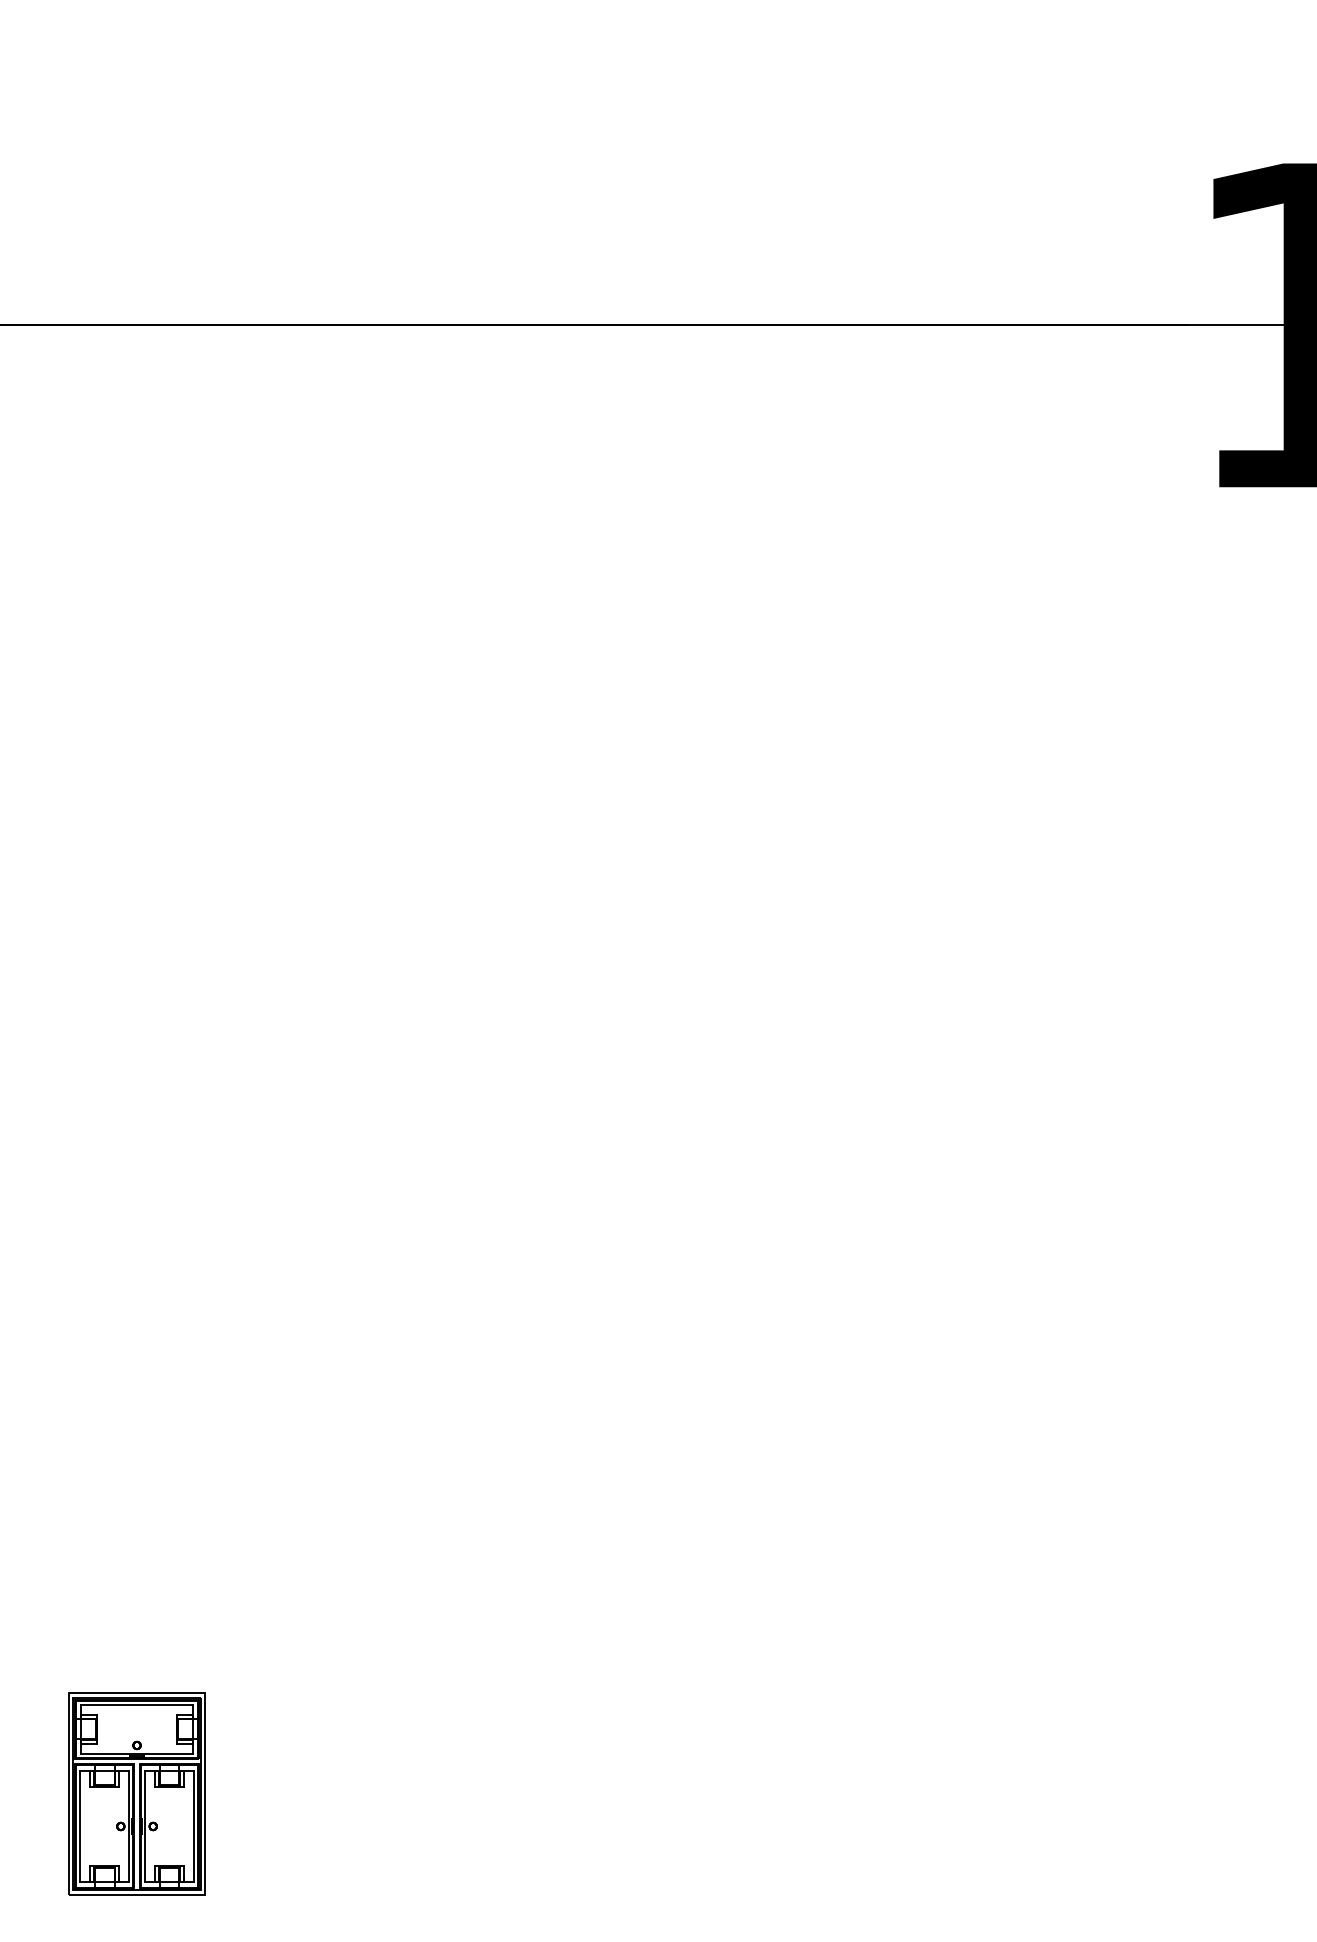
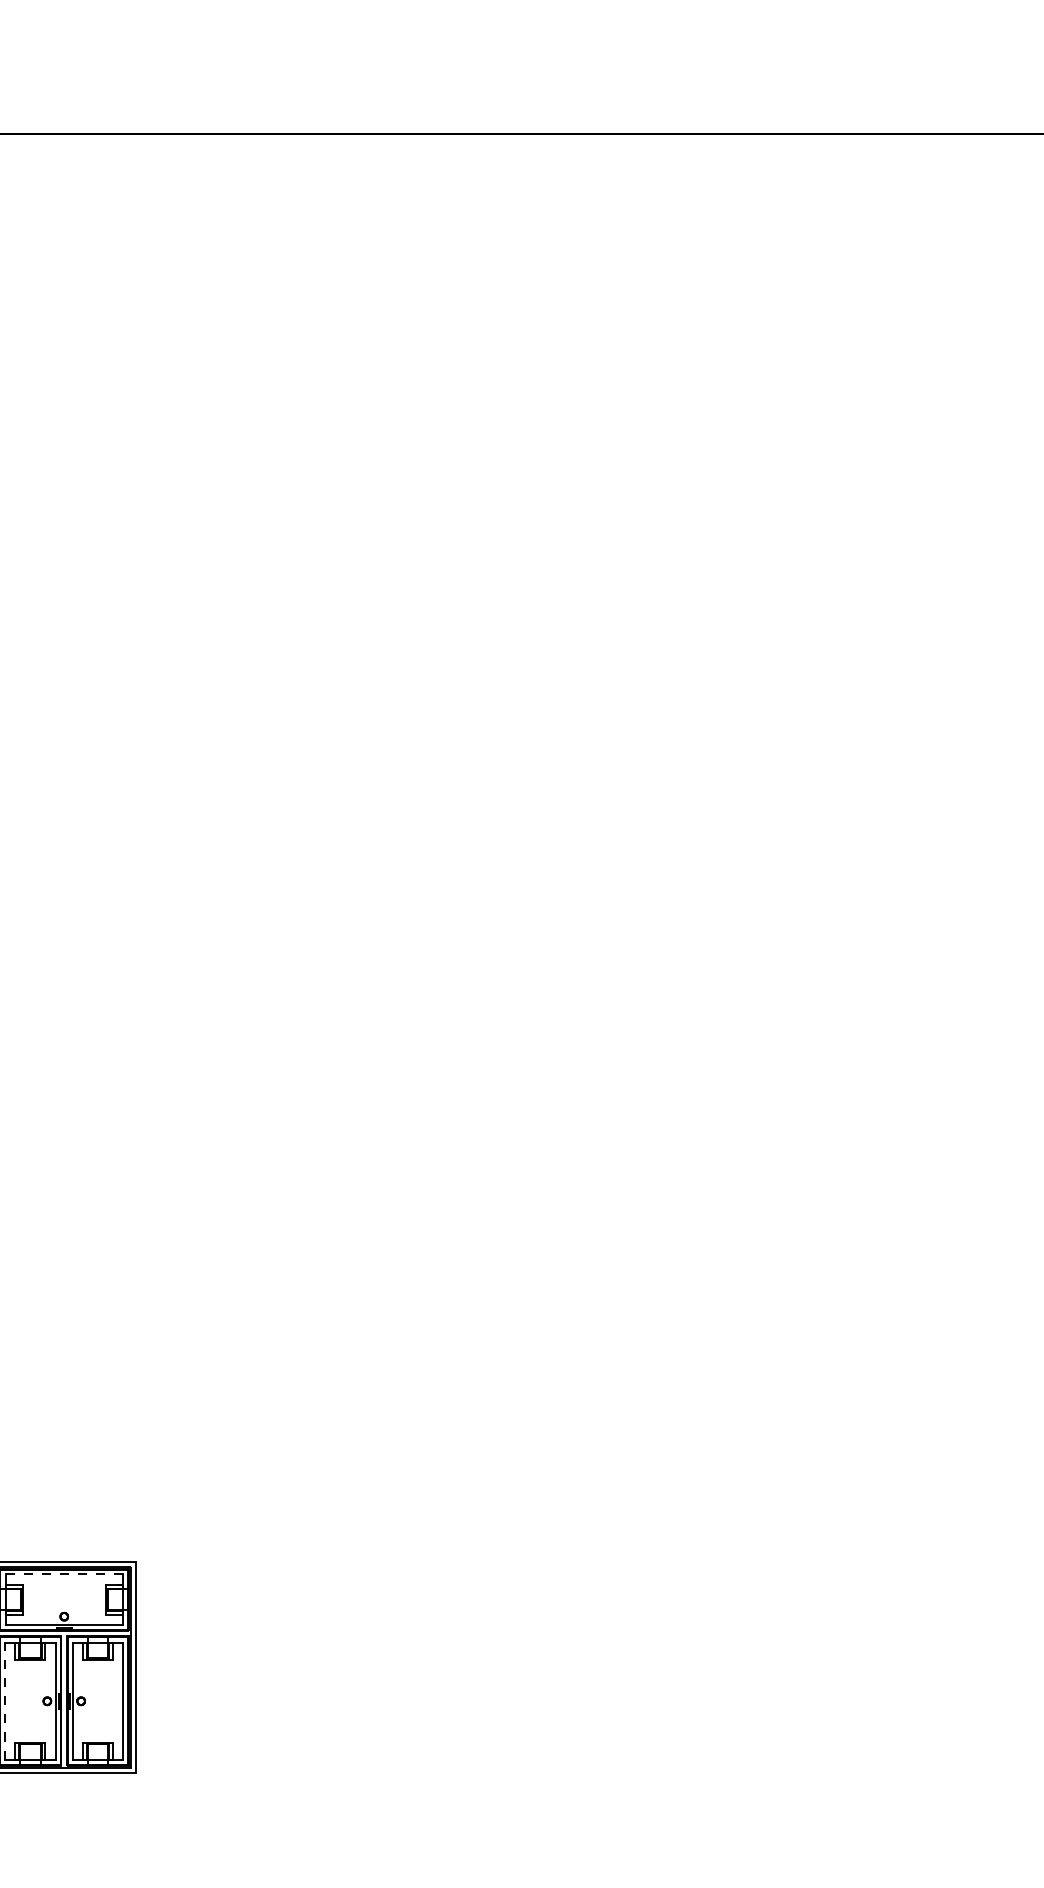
line: (137, 1705) -> (64, 1574), solid -> dashed
line: (80, 1826) -> (5, 1701), solid -> dashed

